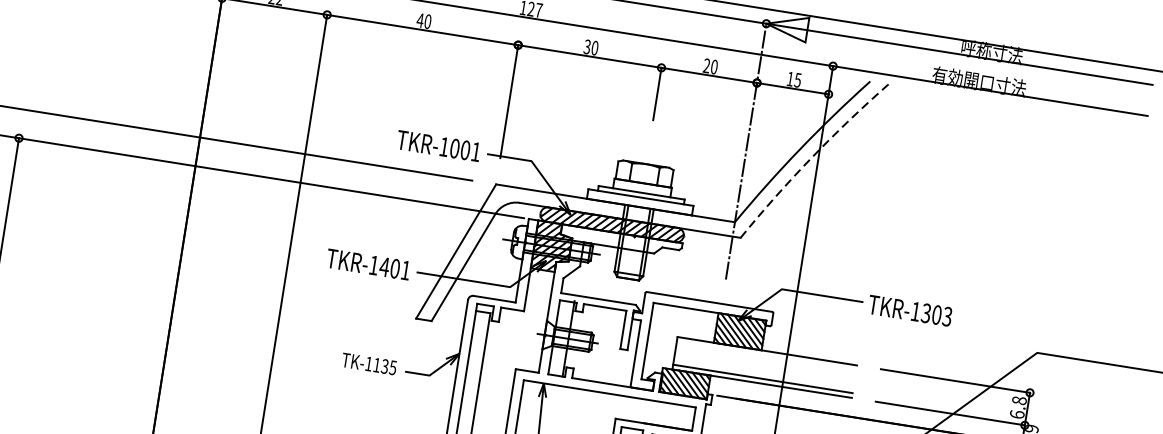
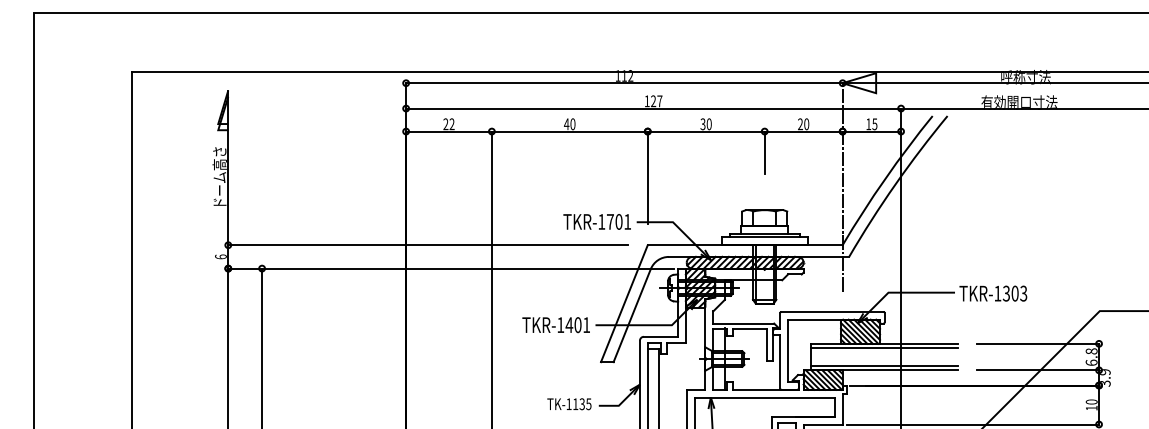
text: (455, 148) -> (610, 221), TKR-1001 -> TKR-1701
arc: (811, 158) -> (895, 184), dashed -> solid
line: (766, 355) -> (884, 347), added

